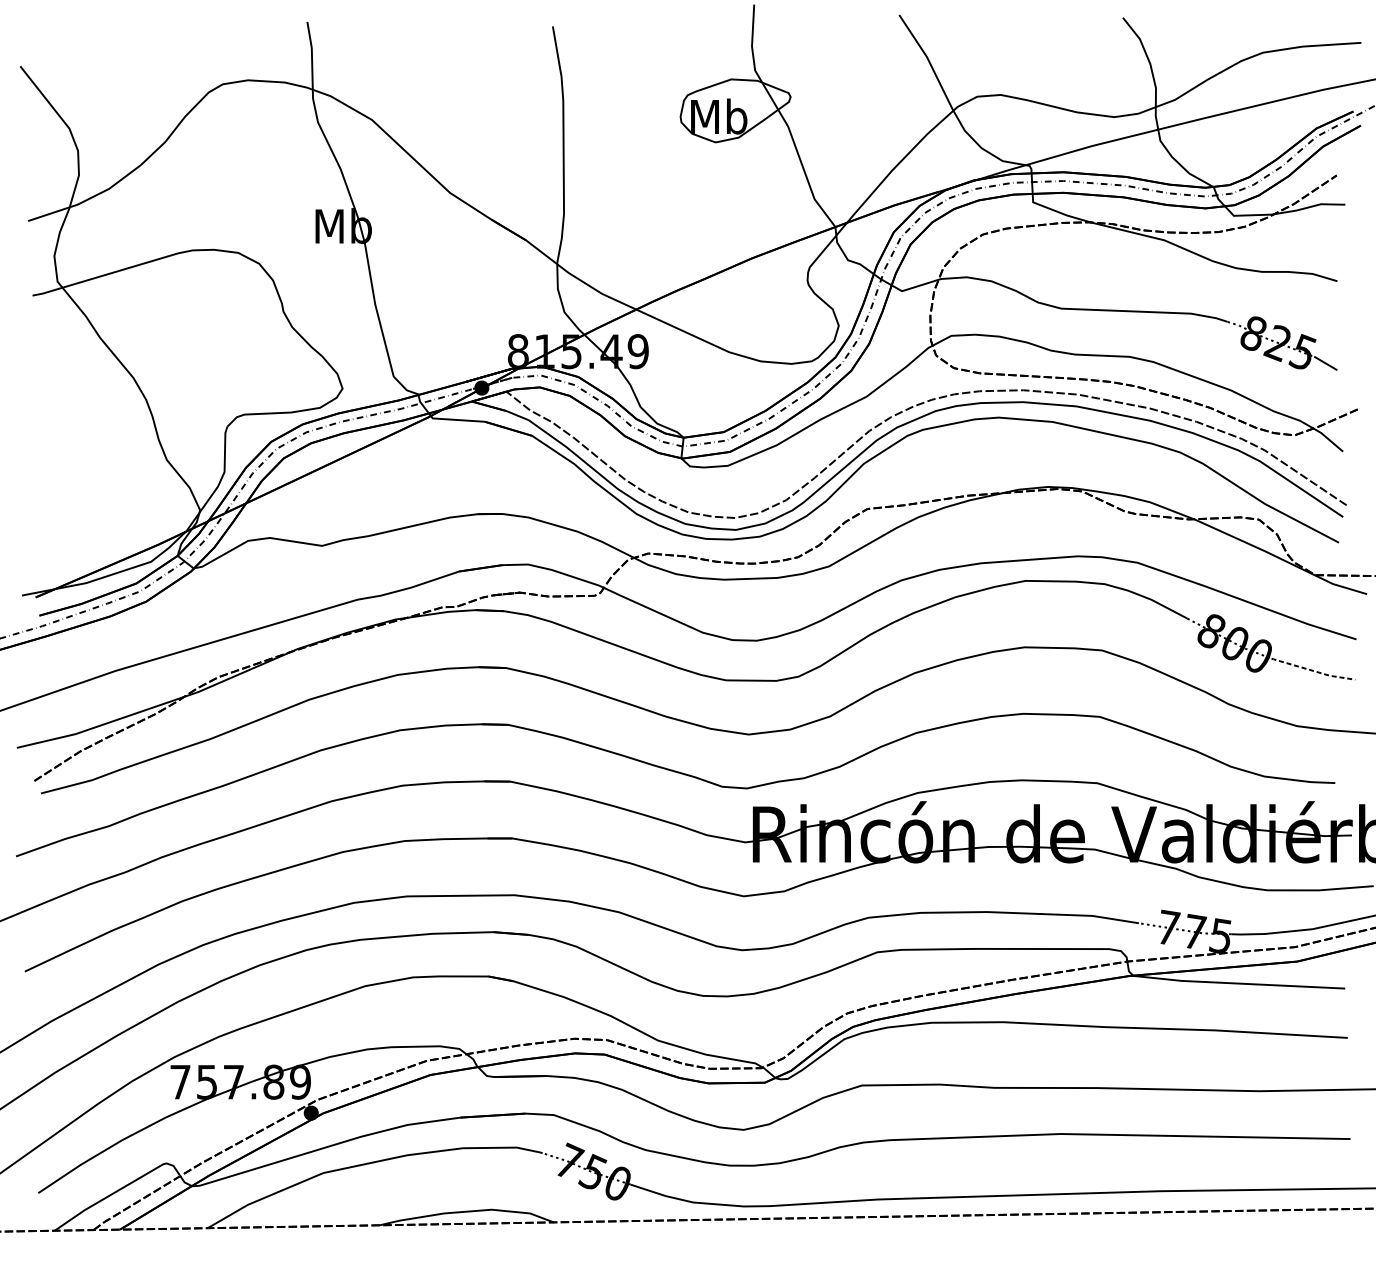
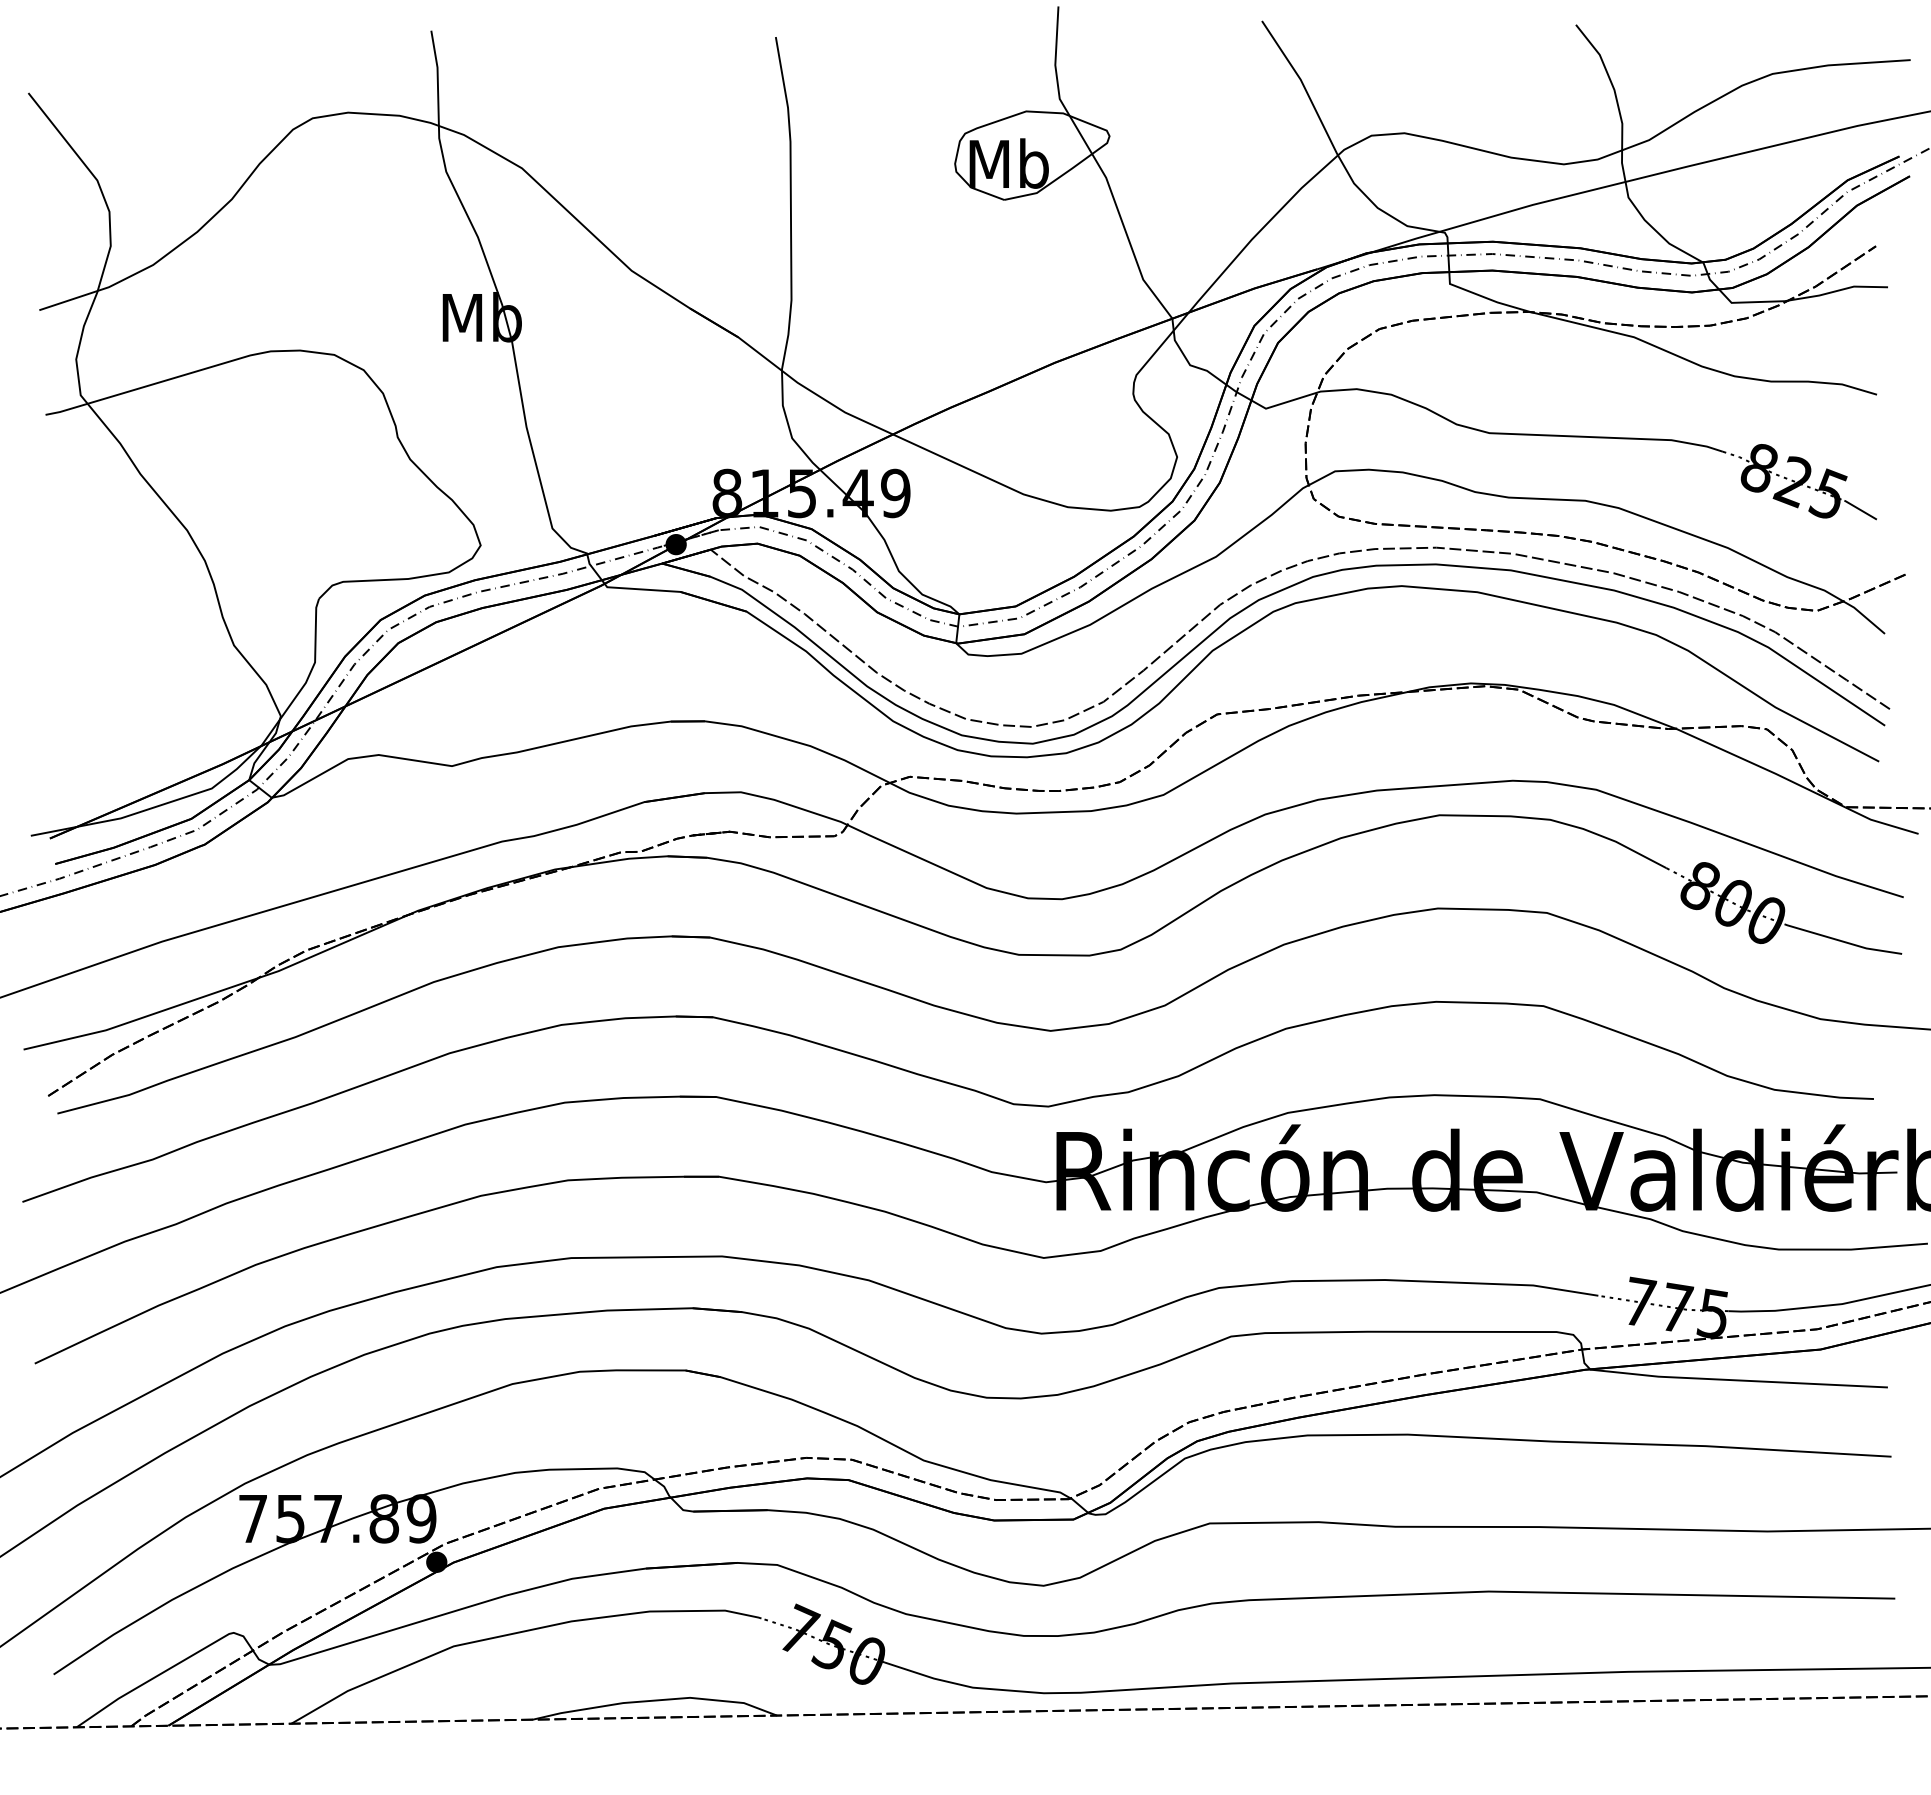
line: (1312, 670) -> (1842, 941), dashed -> solid

